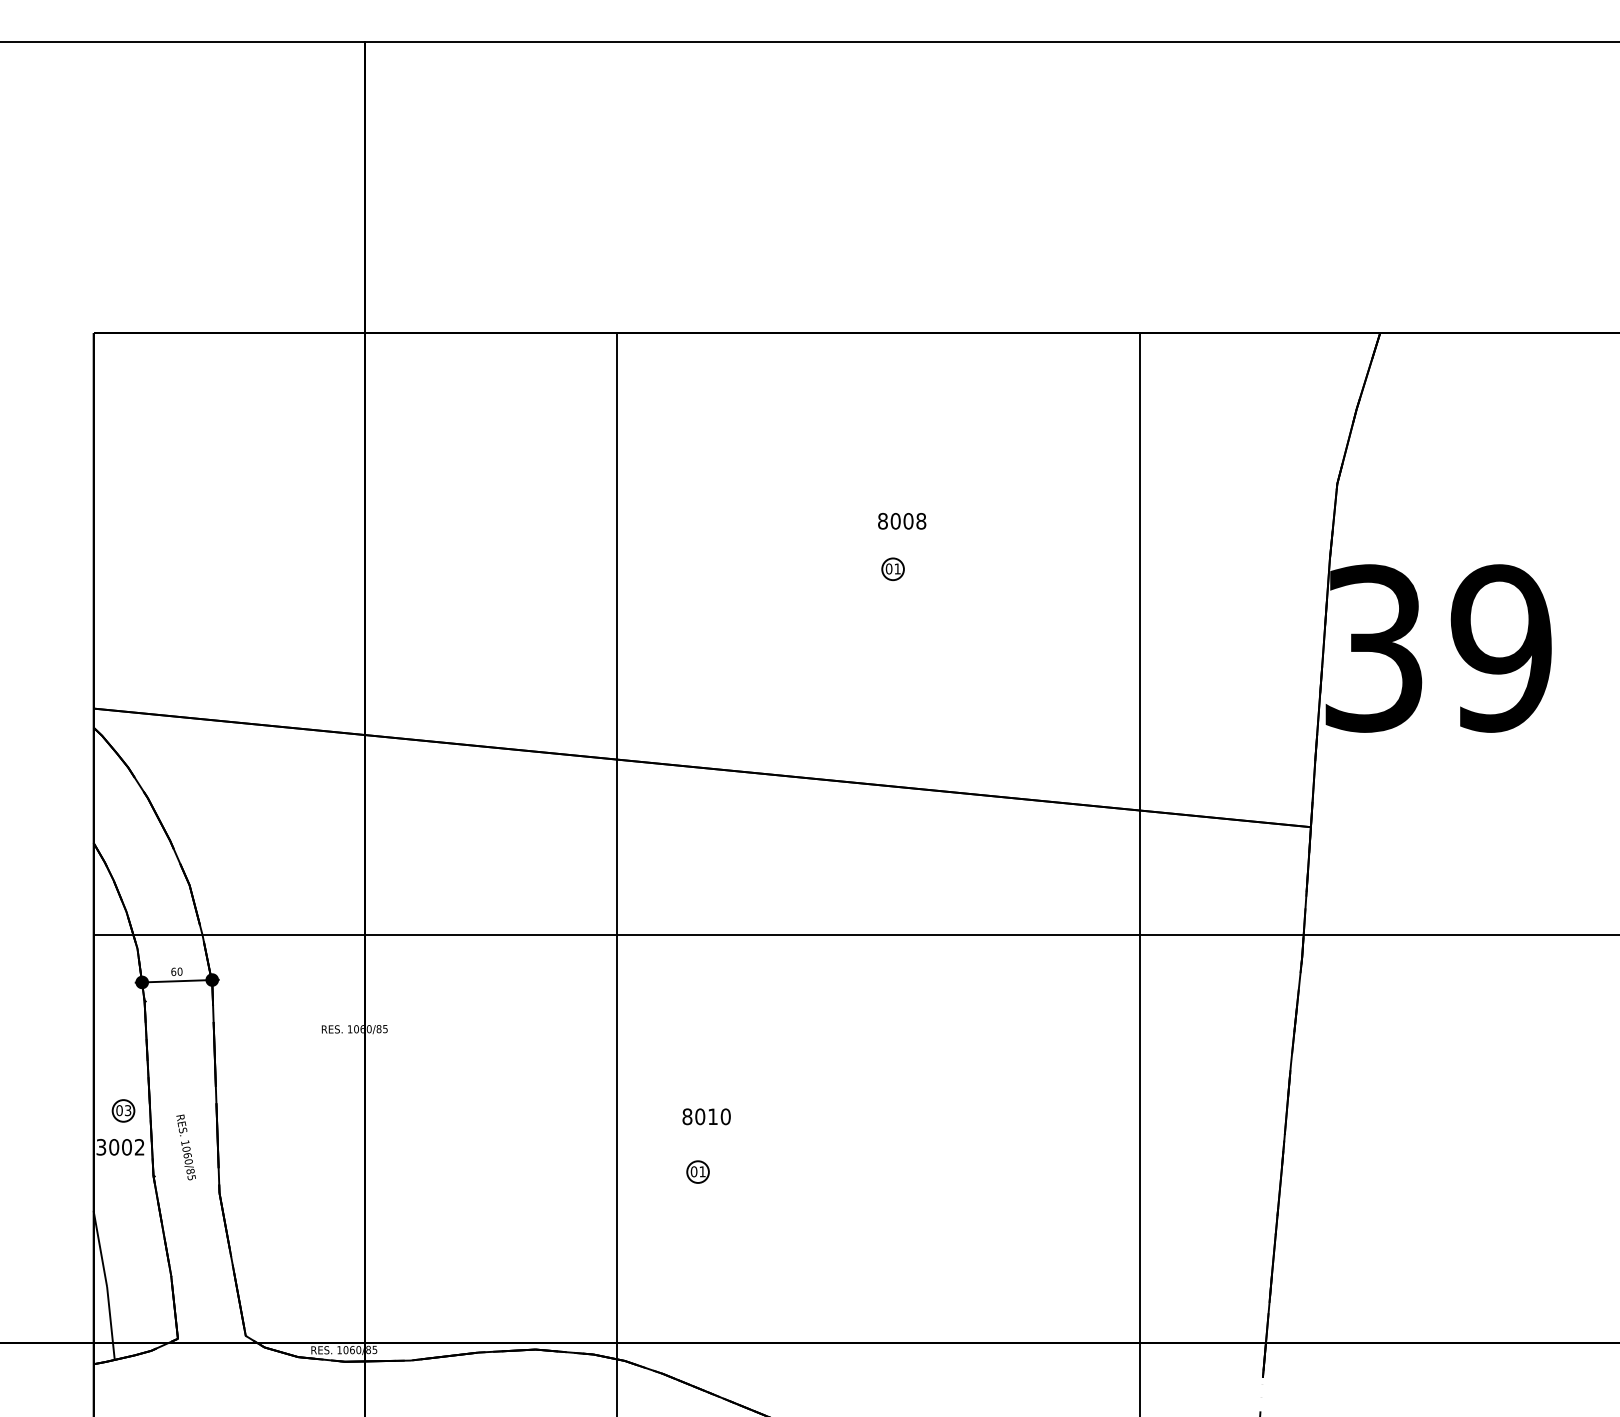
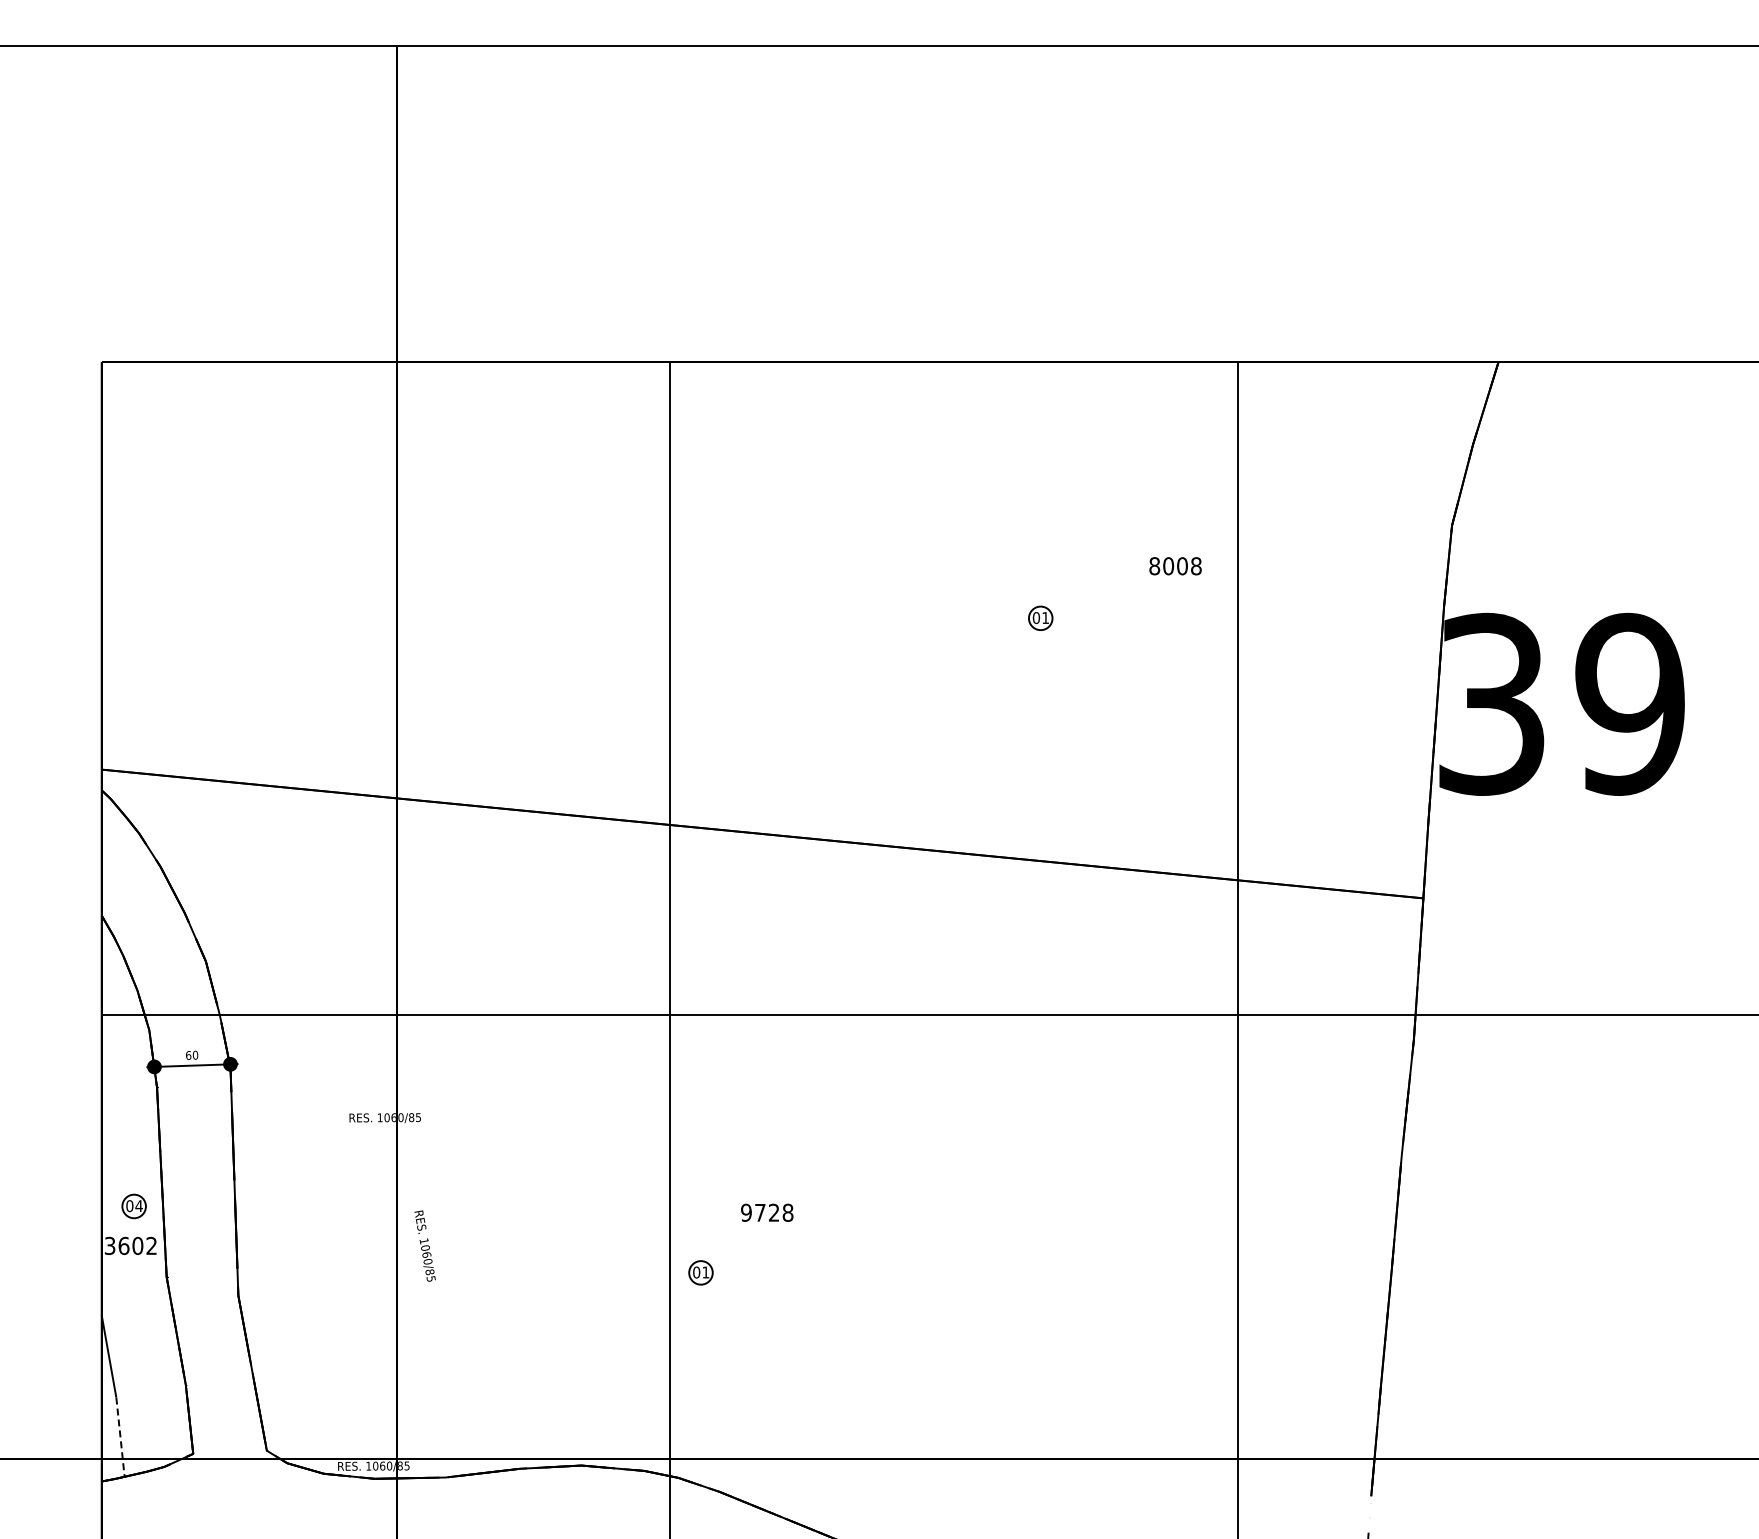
text: (902, 521) -> (1175, 566), moved
part: (892, 568) -> (1040, 617), moved
text: (127, 1110) -> (138, 1206), 03 -> 04
text: (706, 1116) -> (767, 1212), 8010 -> 9728
text: (113, 1146) -> (123, 1245), 3002 -> 3602
text: (185, 1146) -> (424, 1245), moved
part: (697, 1171) -> (700, 1272), moved
line: (110, 1323) -> (120, 1437), solid -> dashed

